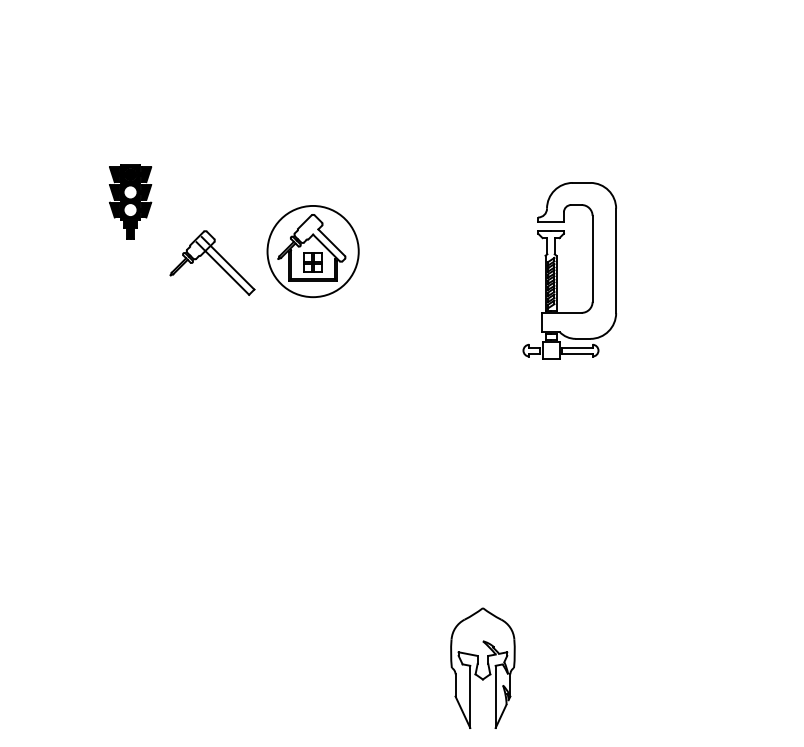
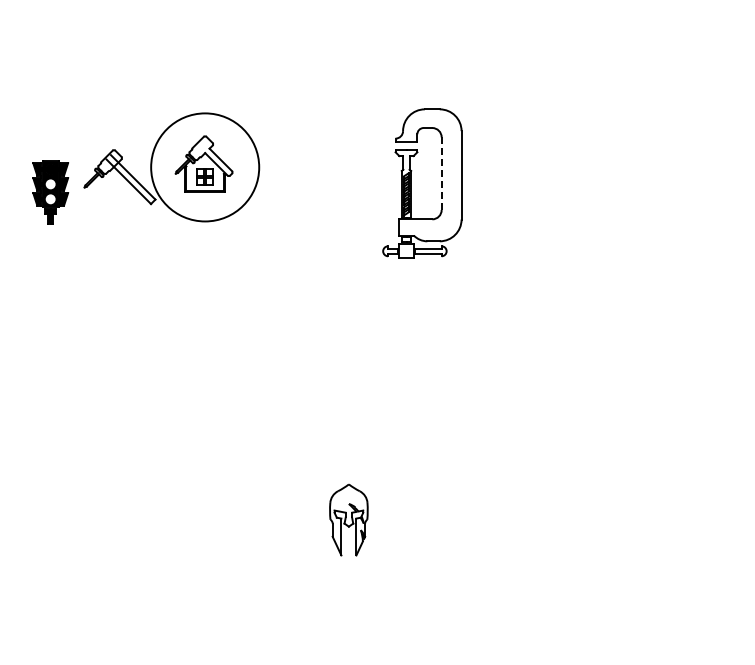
part: (130, 202) -> (50, 192), moved
circle: (312, 251) -> (204, 167), size x1.4
line: (592, 259) -> (441, 174), solid -> dashed
part: (482, 667) -> (348, 519), size x0.7

